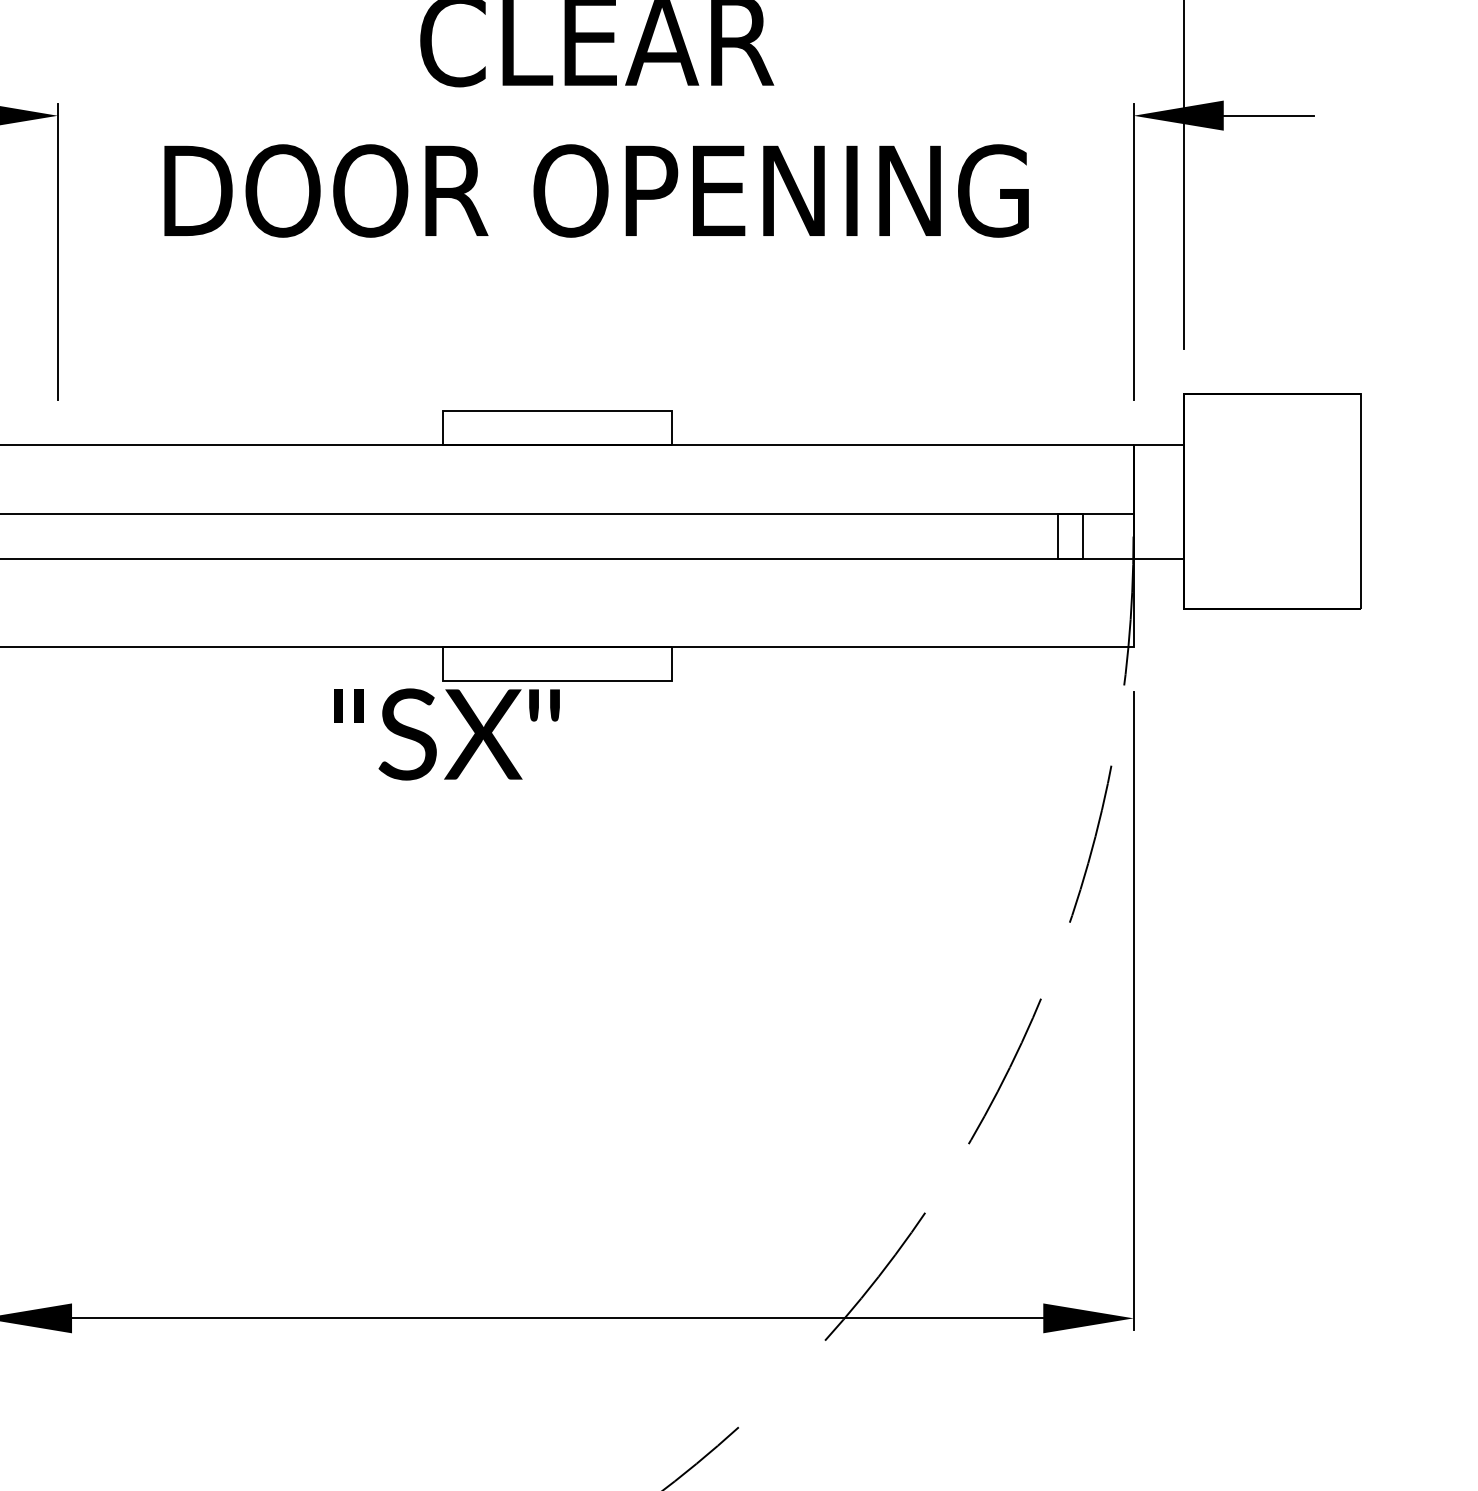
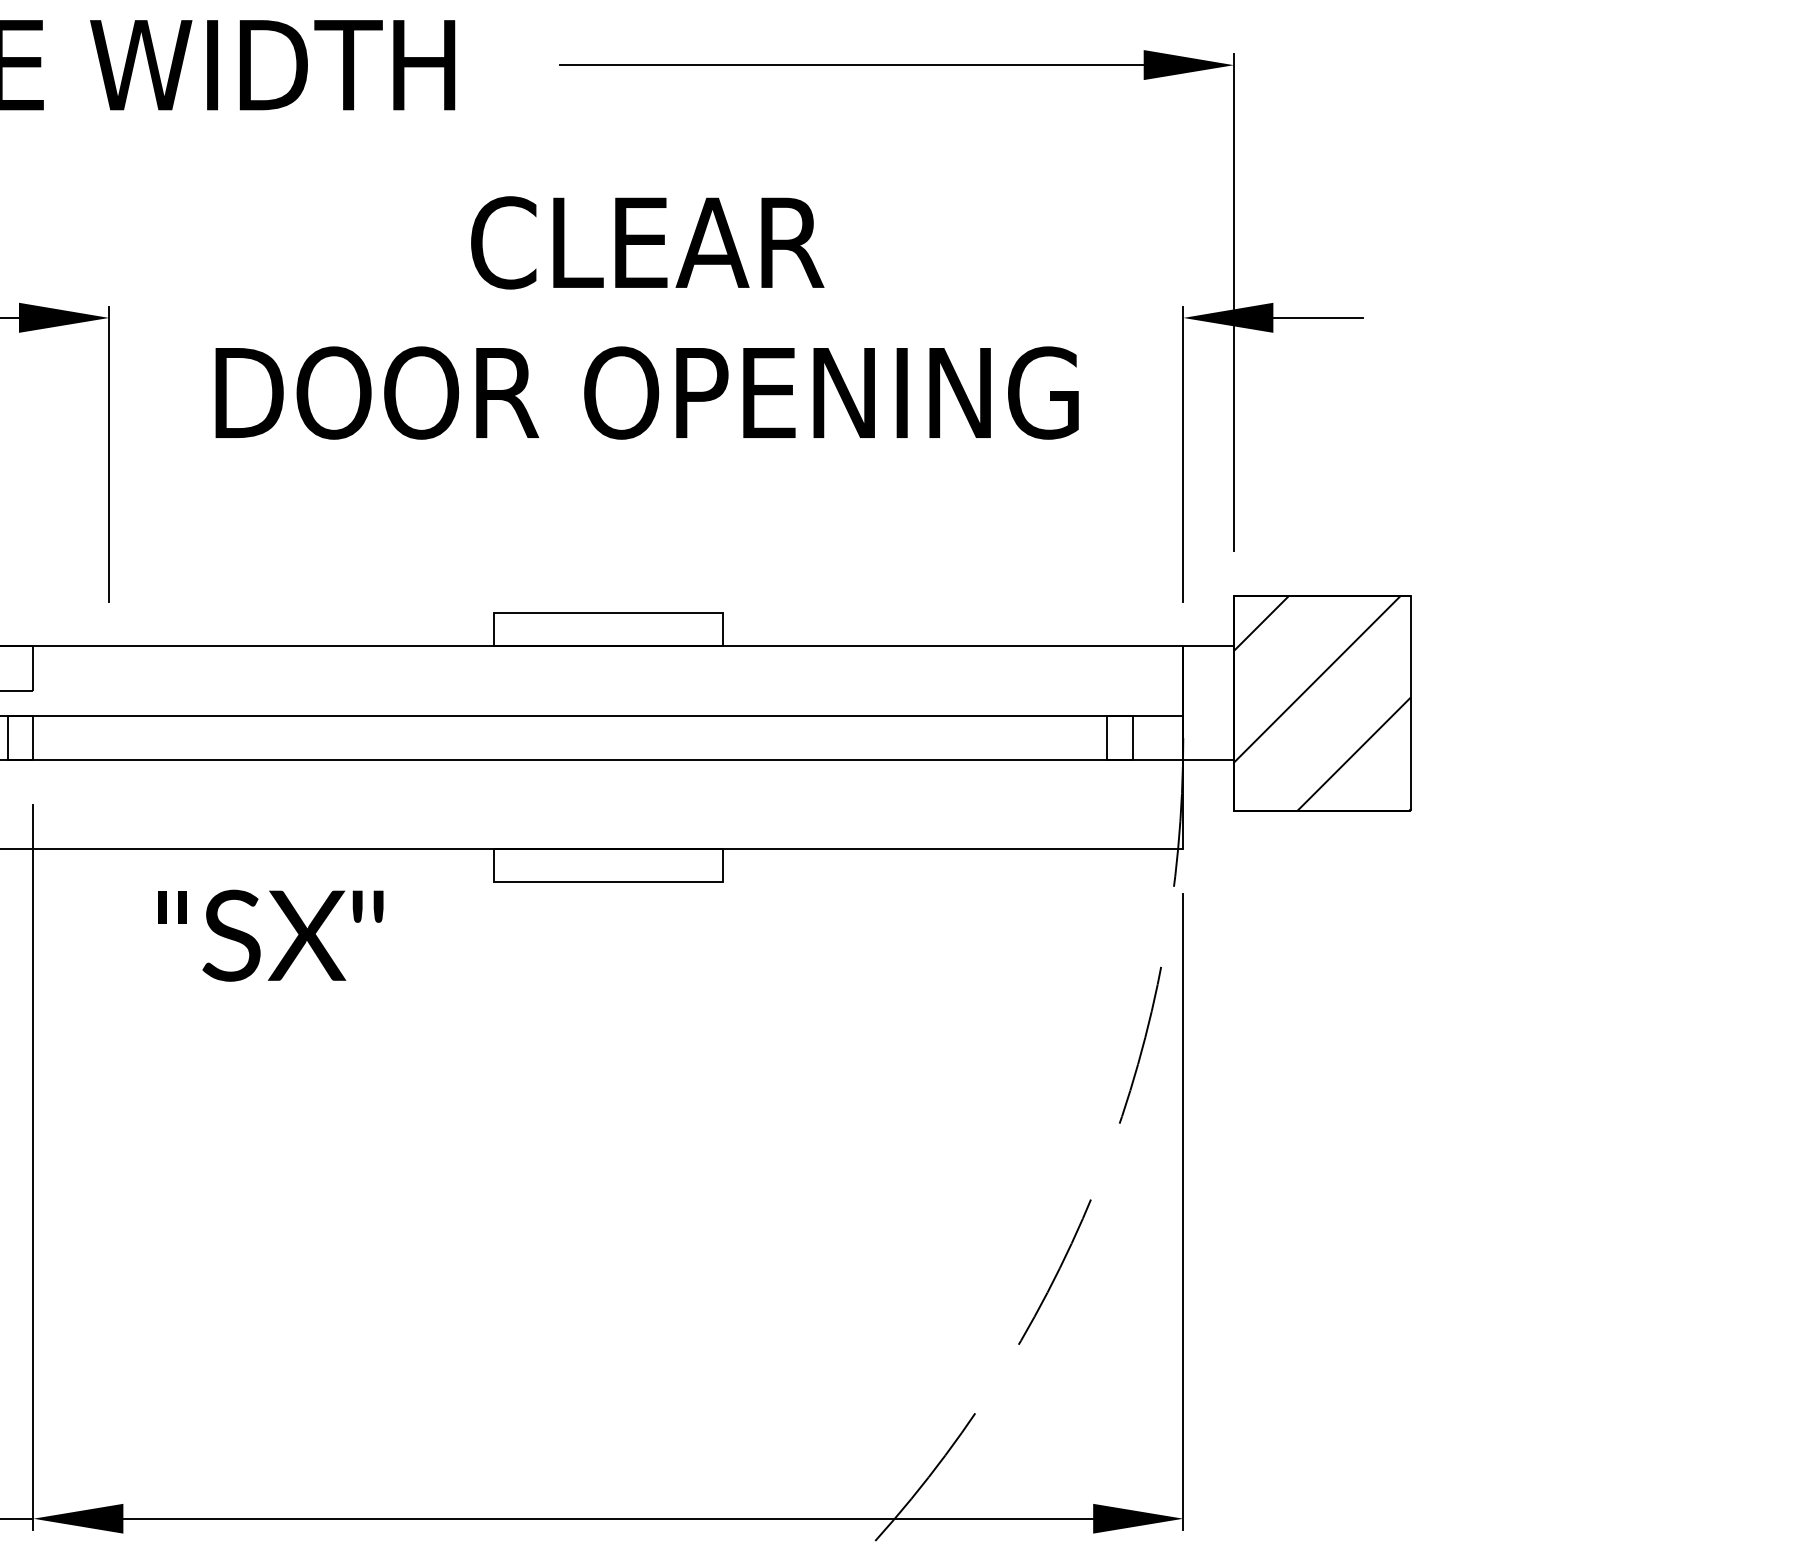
hatch: (1271, 500) -> (1321, 702), added
text: (446, 734) -> (270, 935), moved

